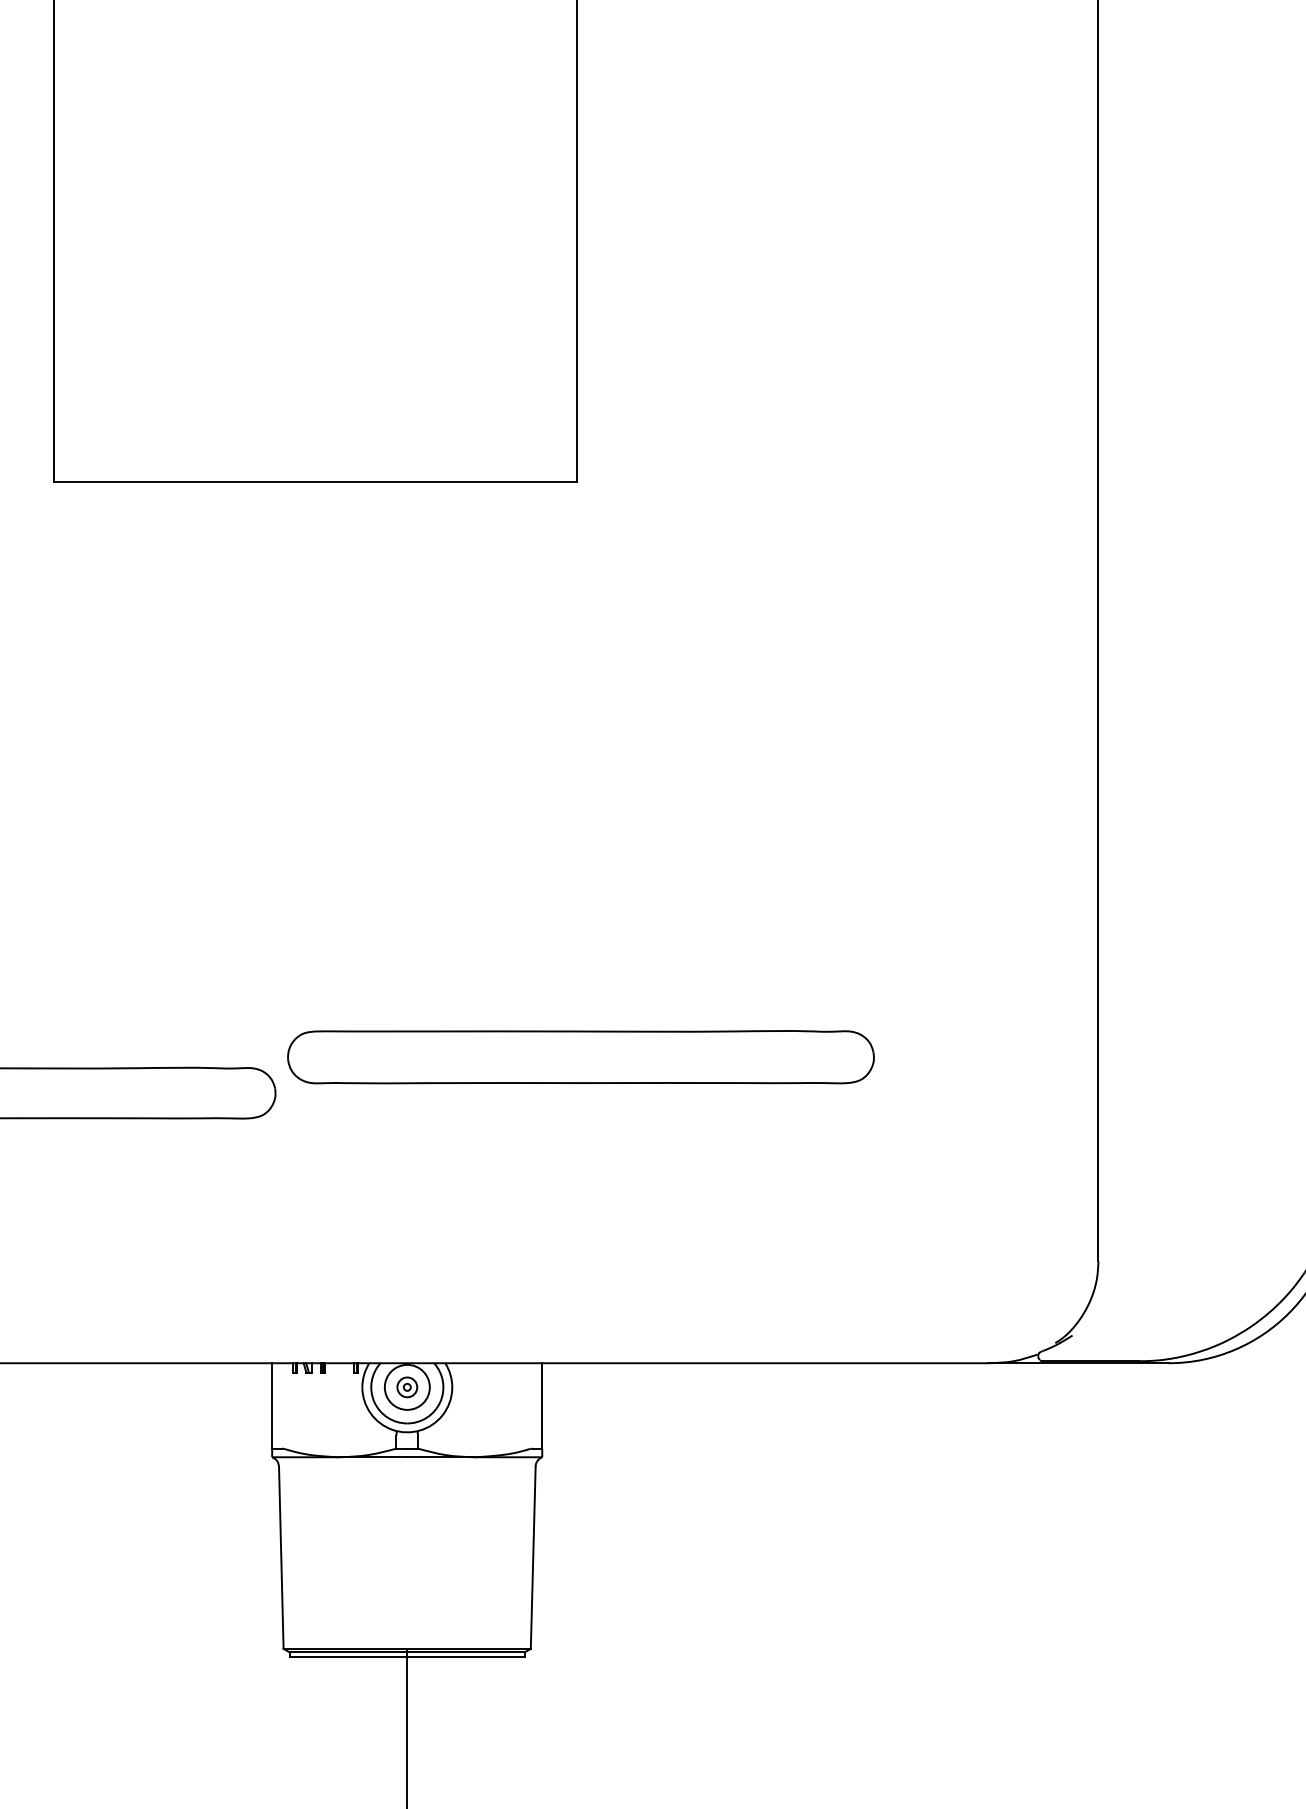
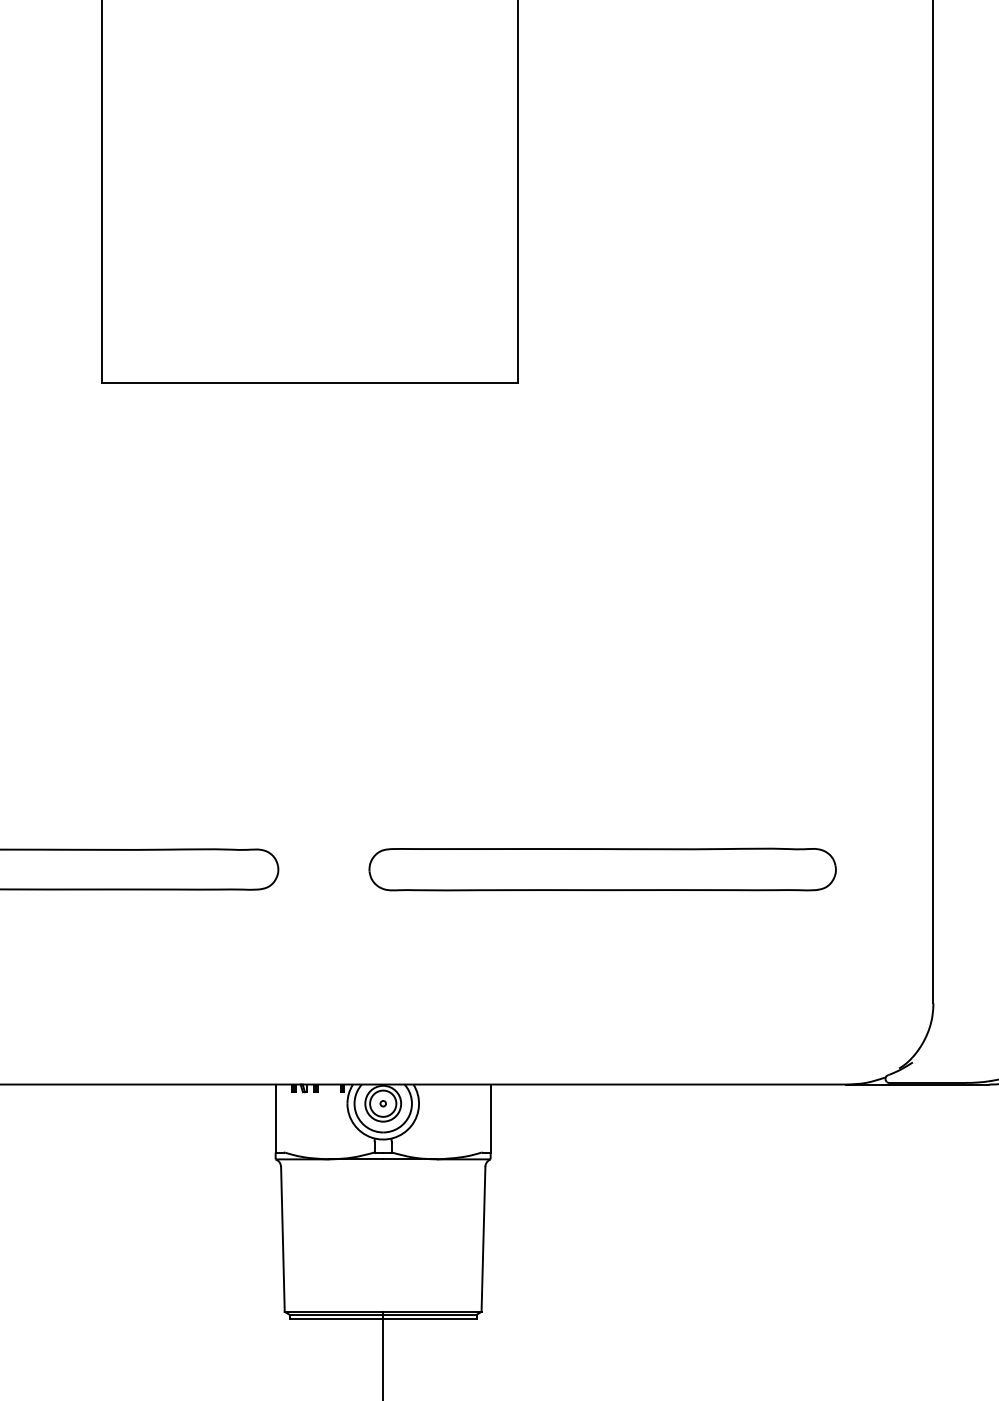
part: (580, 1057) -> (602, 869), moved
circle: (406, 1386) -> (382, 1103), size x1.67

